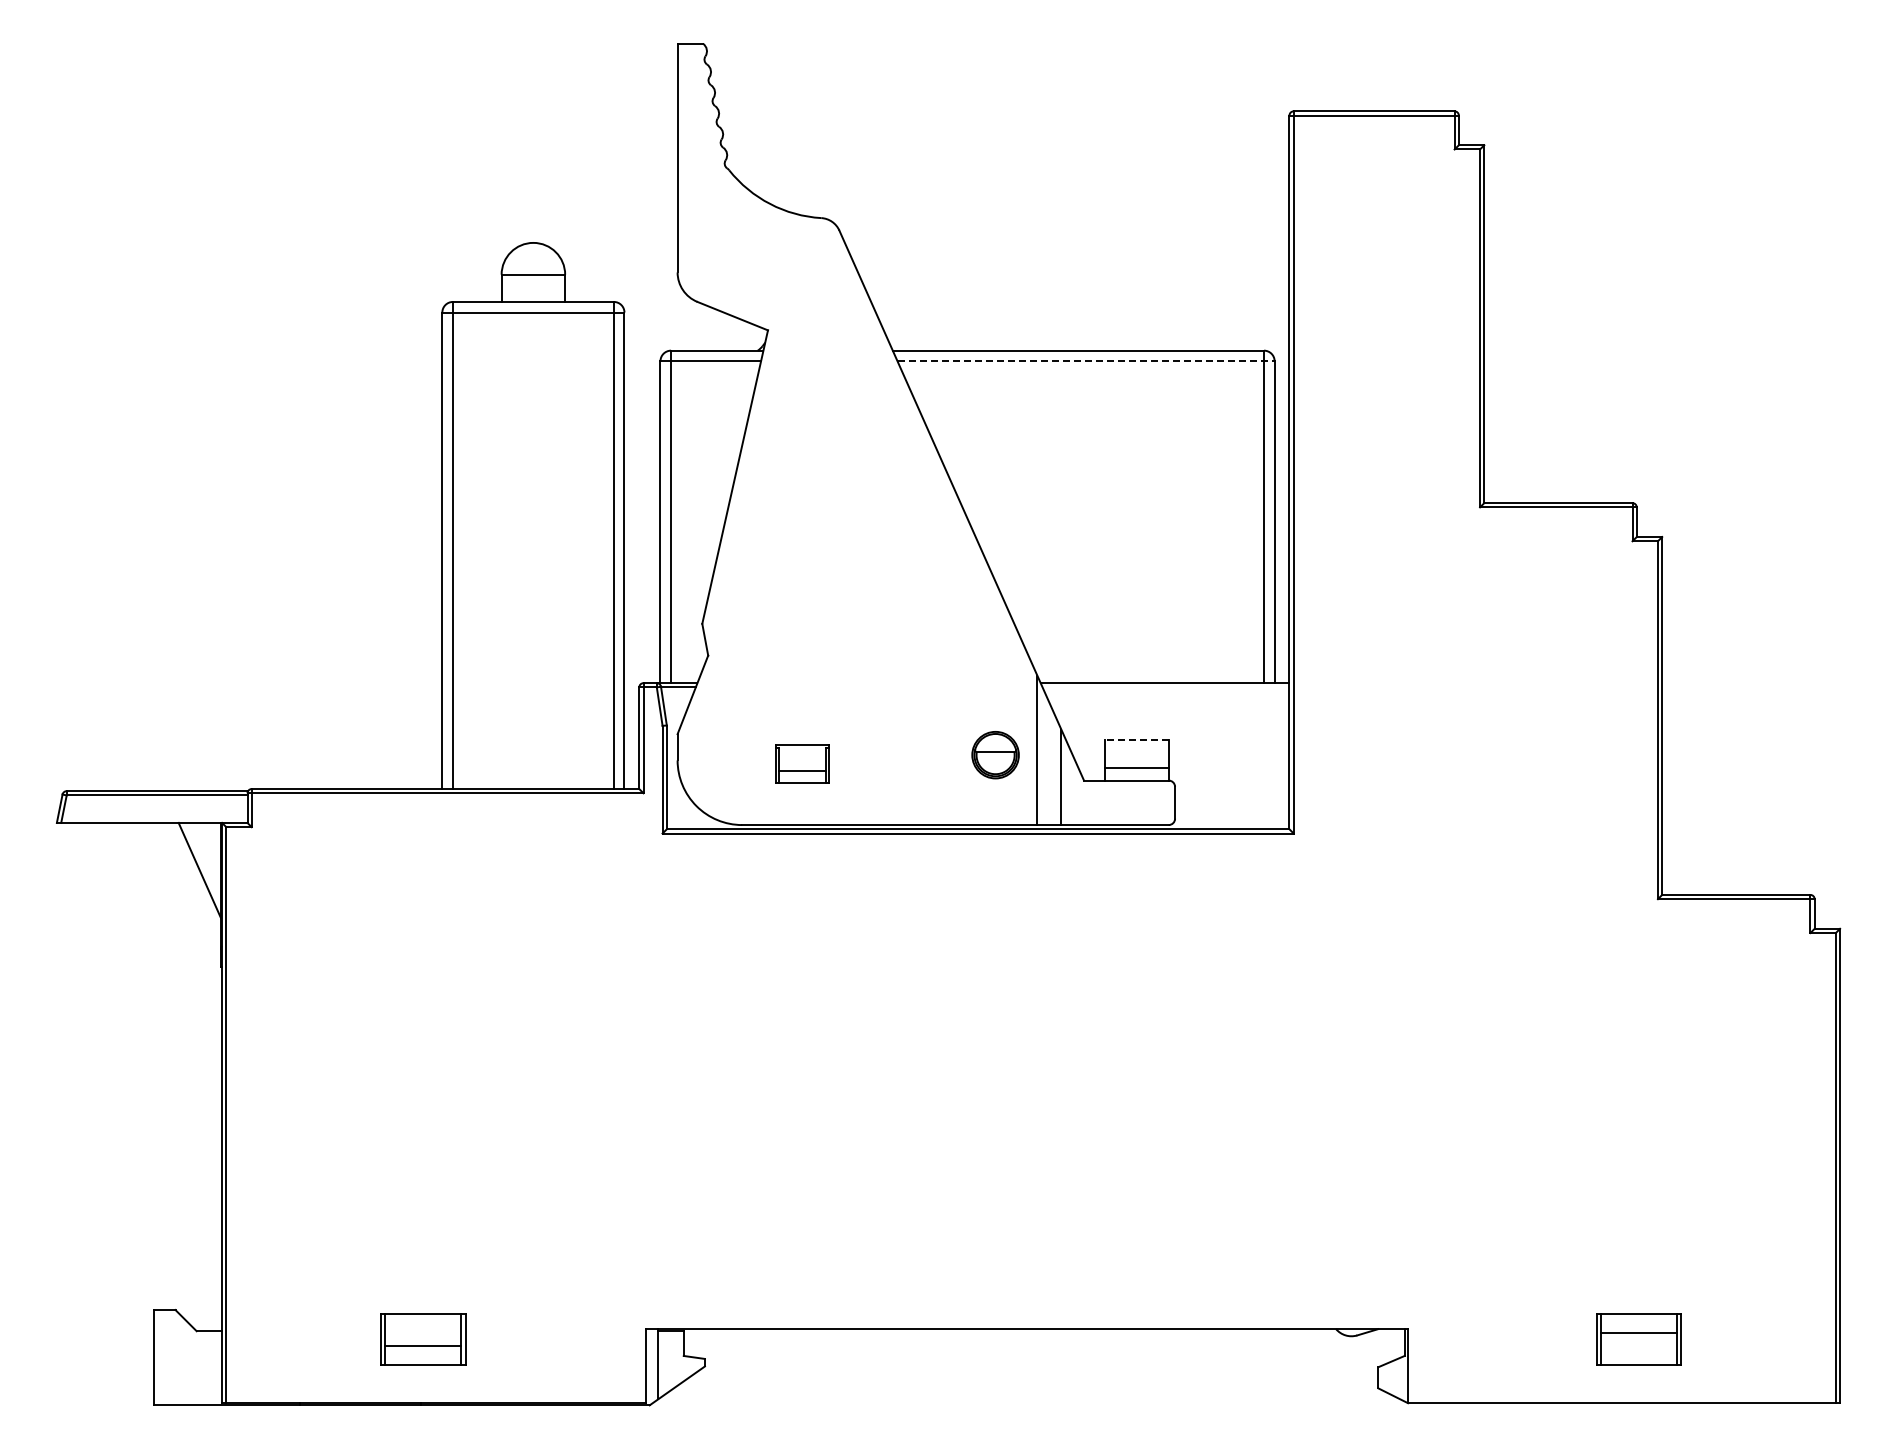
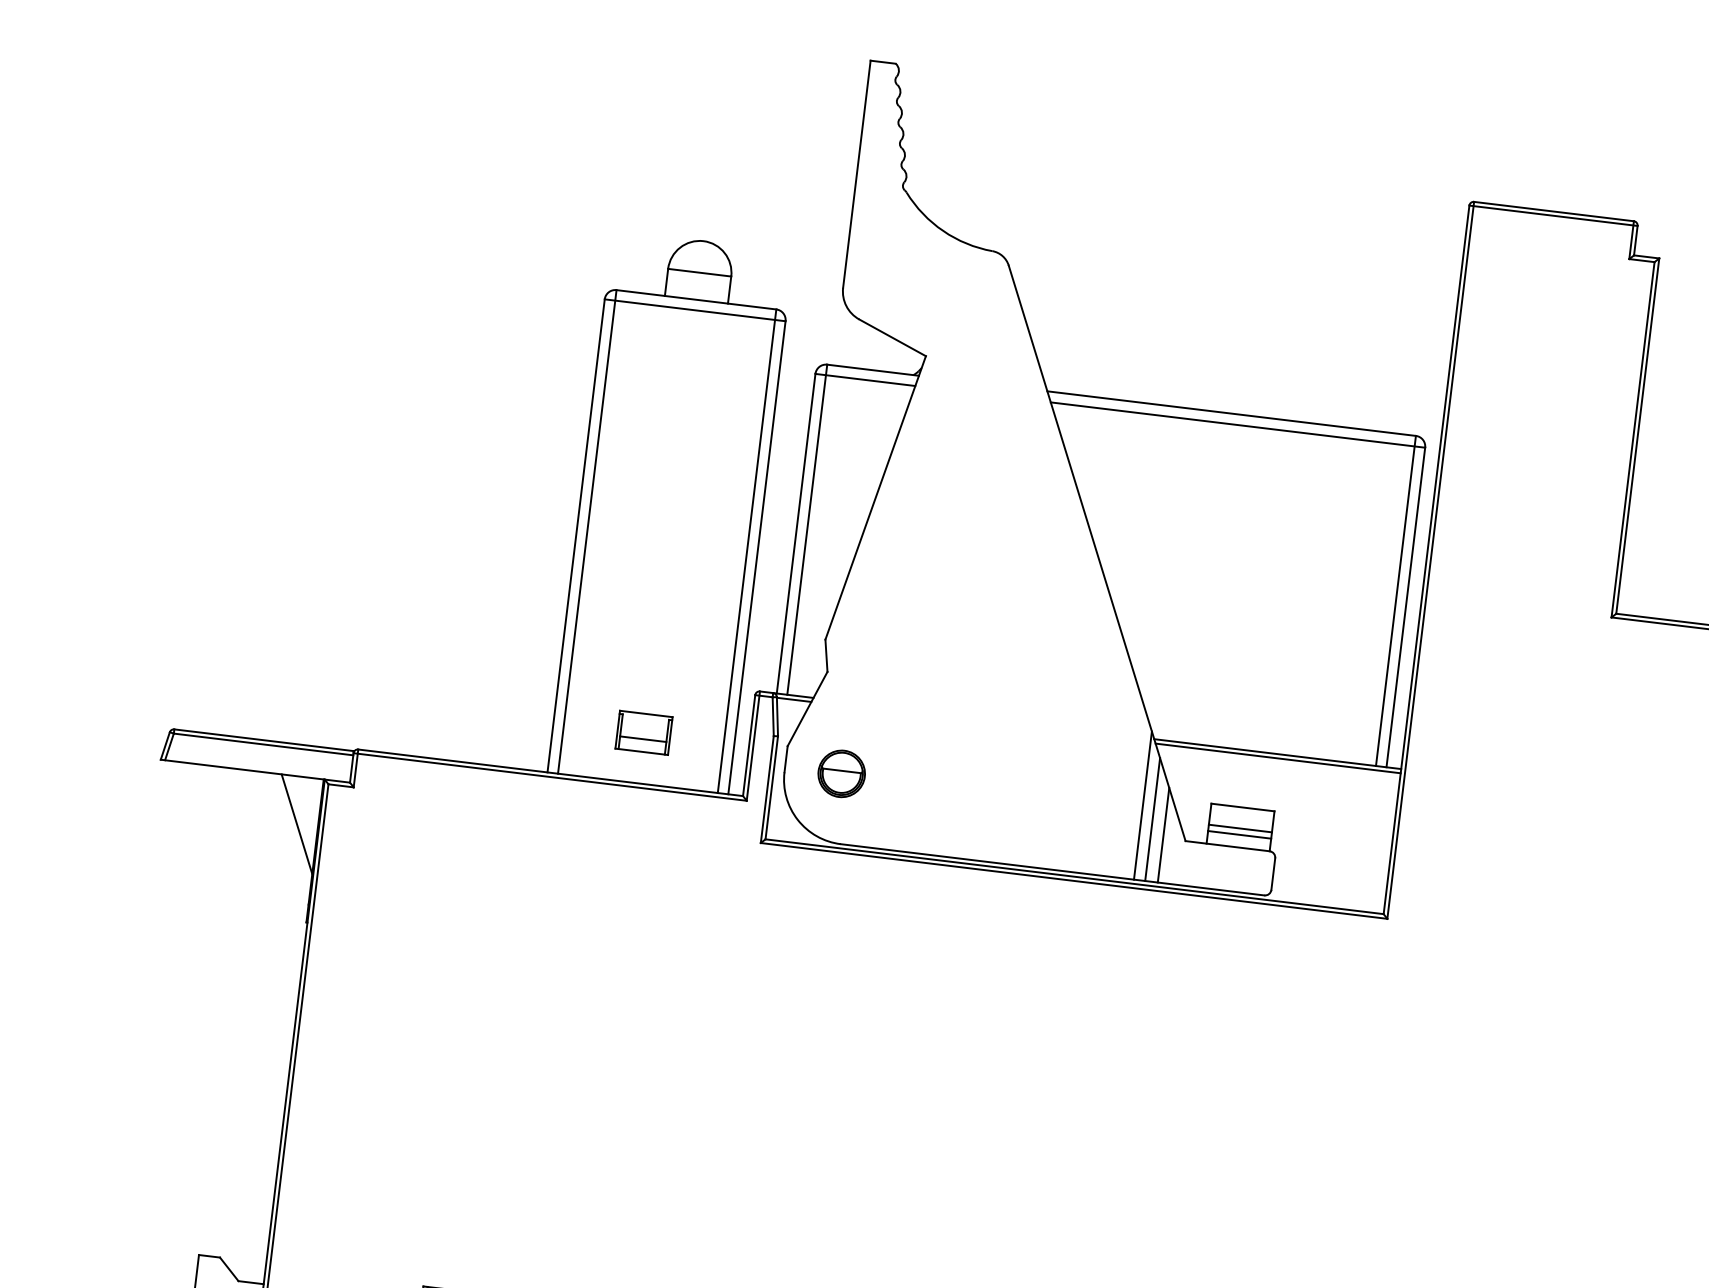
line: (1086, 361) -> (1238, 425), dashed -> solid
line: (1165, 687) -> (1277, 758), added
line: (1136, 740) -> (1242, 807), dashed -> solid
part: (995, 755) -> (841, 774), moved
line: (1136, 761) -> (1239, 828), added
part: (802, 763) -> (644, 732), moved
line: (1048, 763) -> (1152, 819), added

